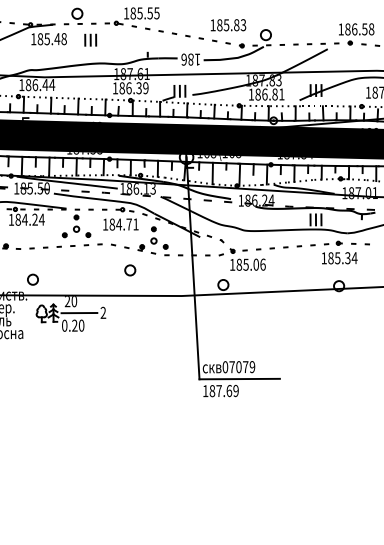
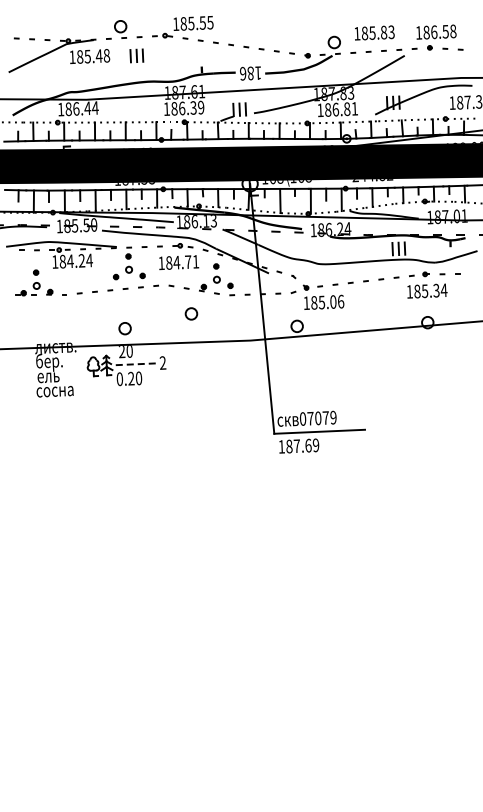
text: (228, 24) -> (374, 32), moved
text: (295, 158) -> (372, 180), 187.84 -> 244.82
circle: (32, 279) -> (124, 328), moved
line: (79, 313) -> (136, 364), solid -> dashed

